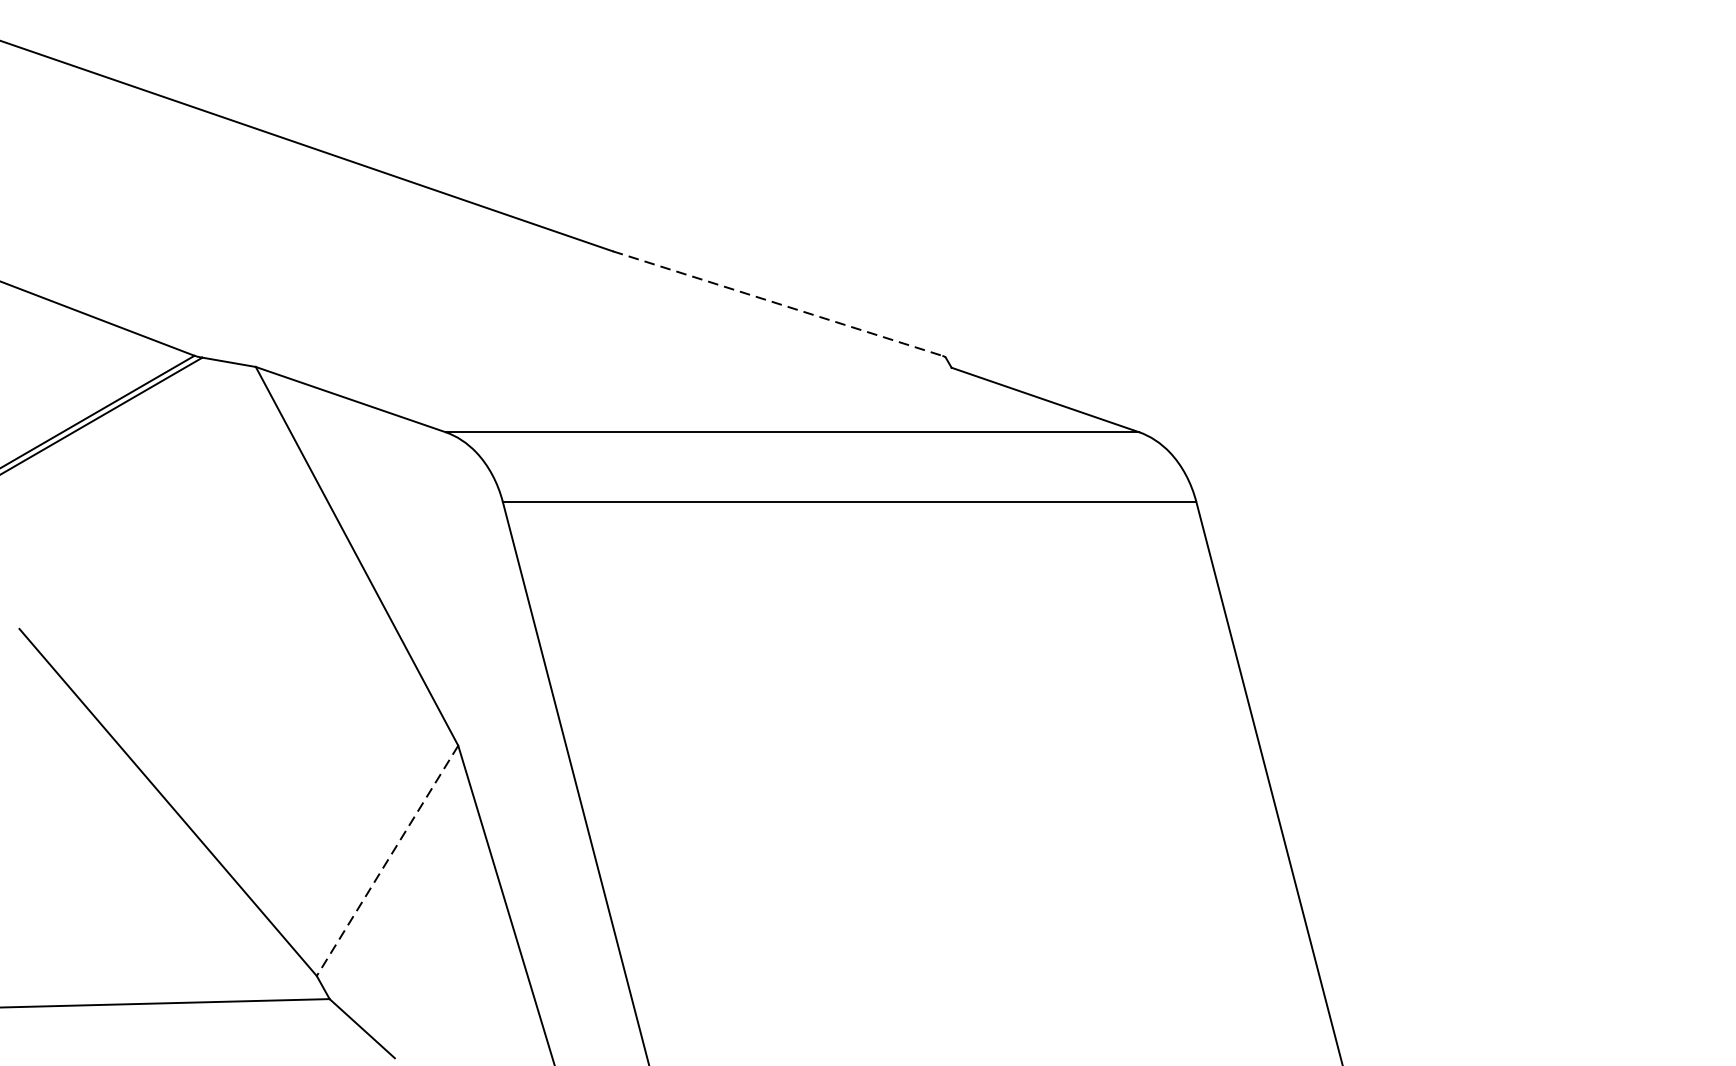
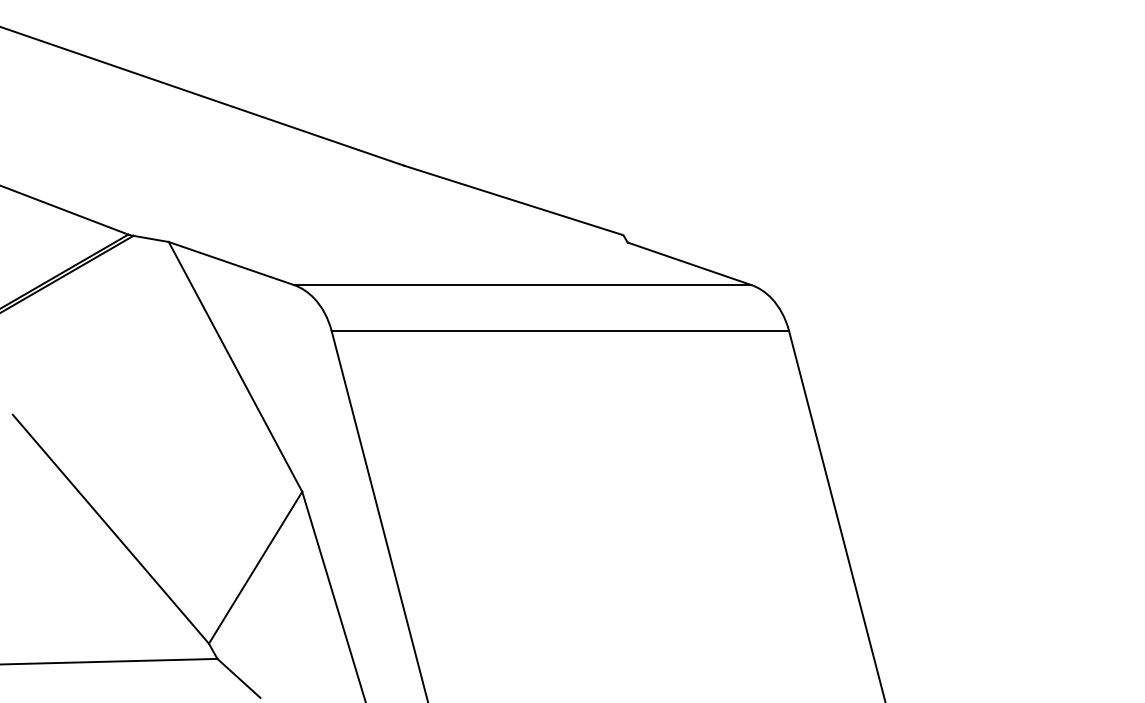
line: (778, 304) -> (513, 200), dashed -> solid
line: (387, 862) -> (255, 568), dashed -> solid

